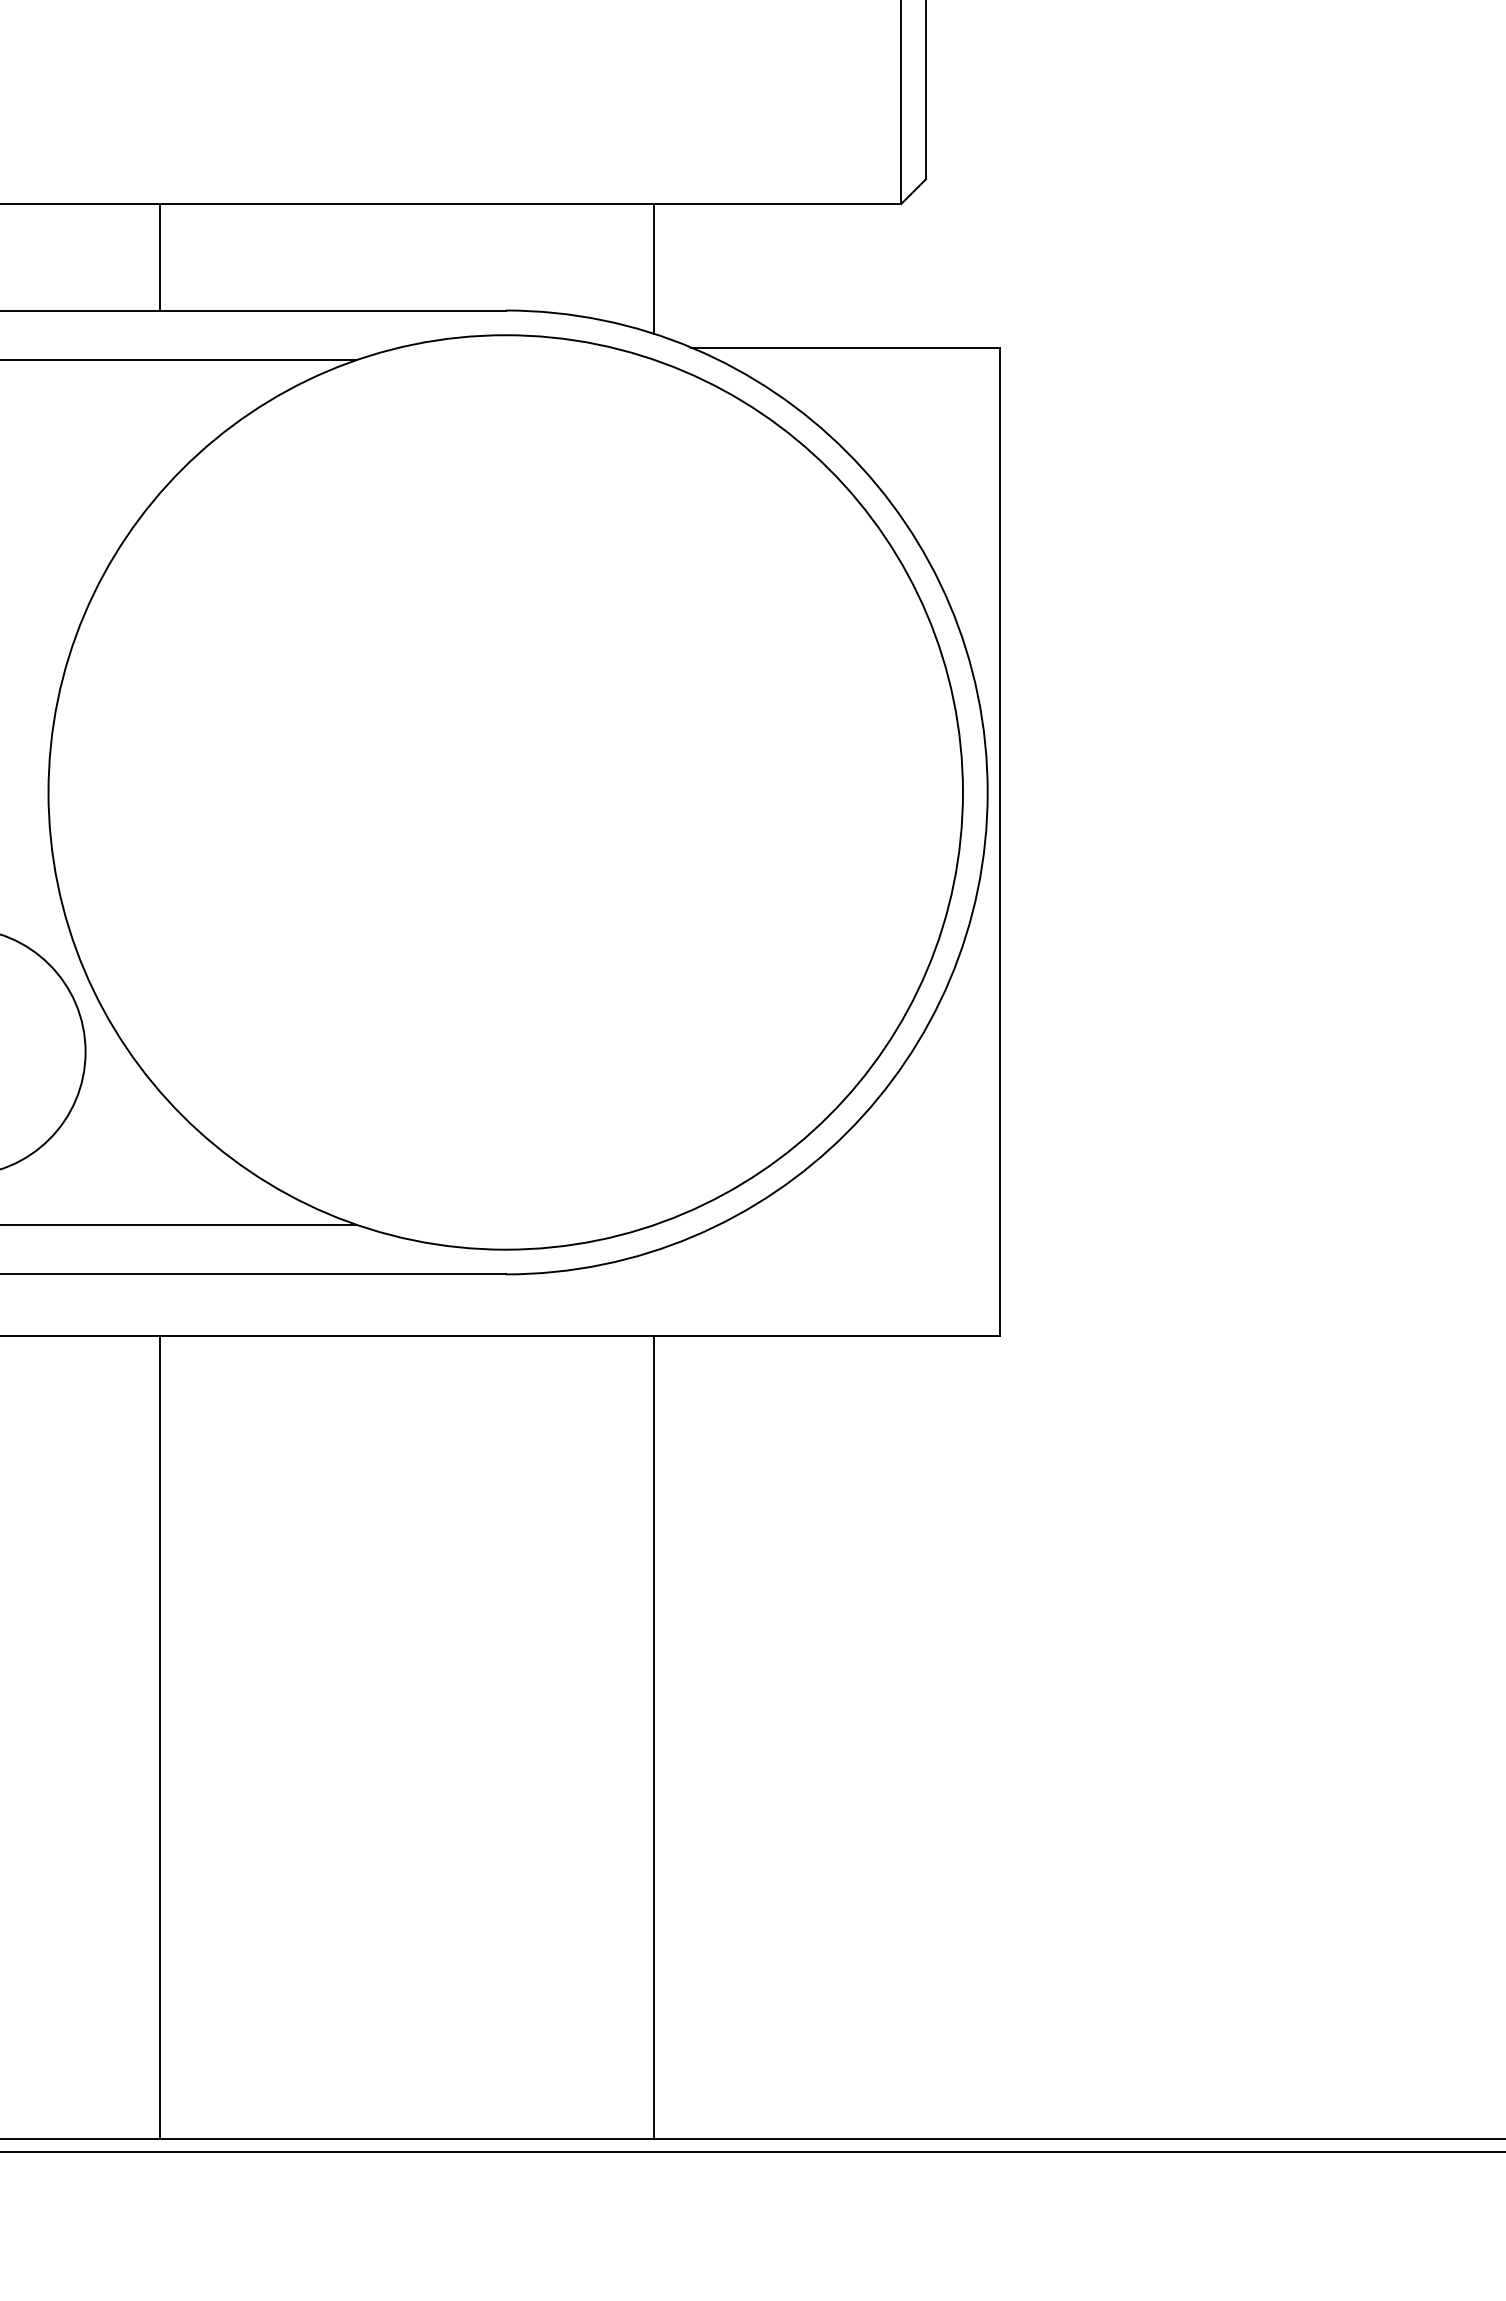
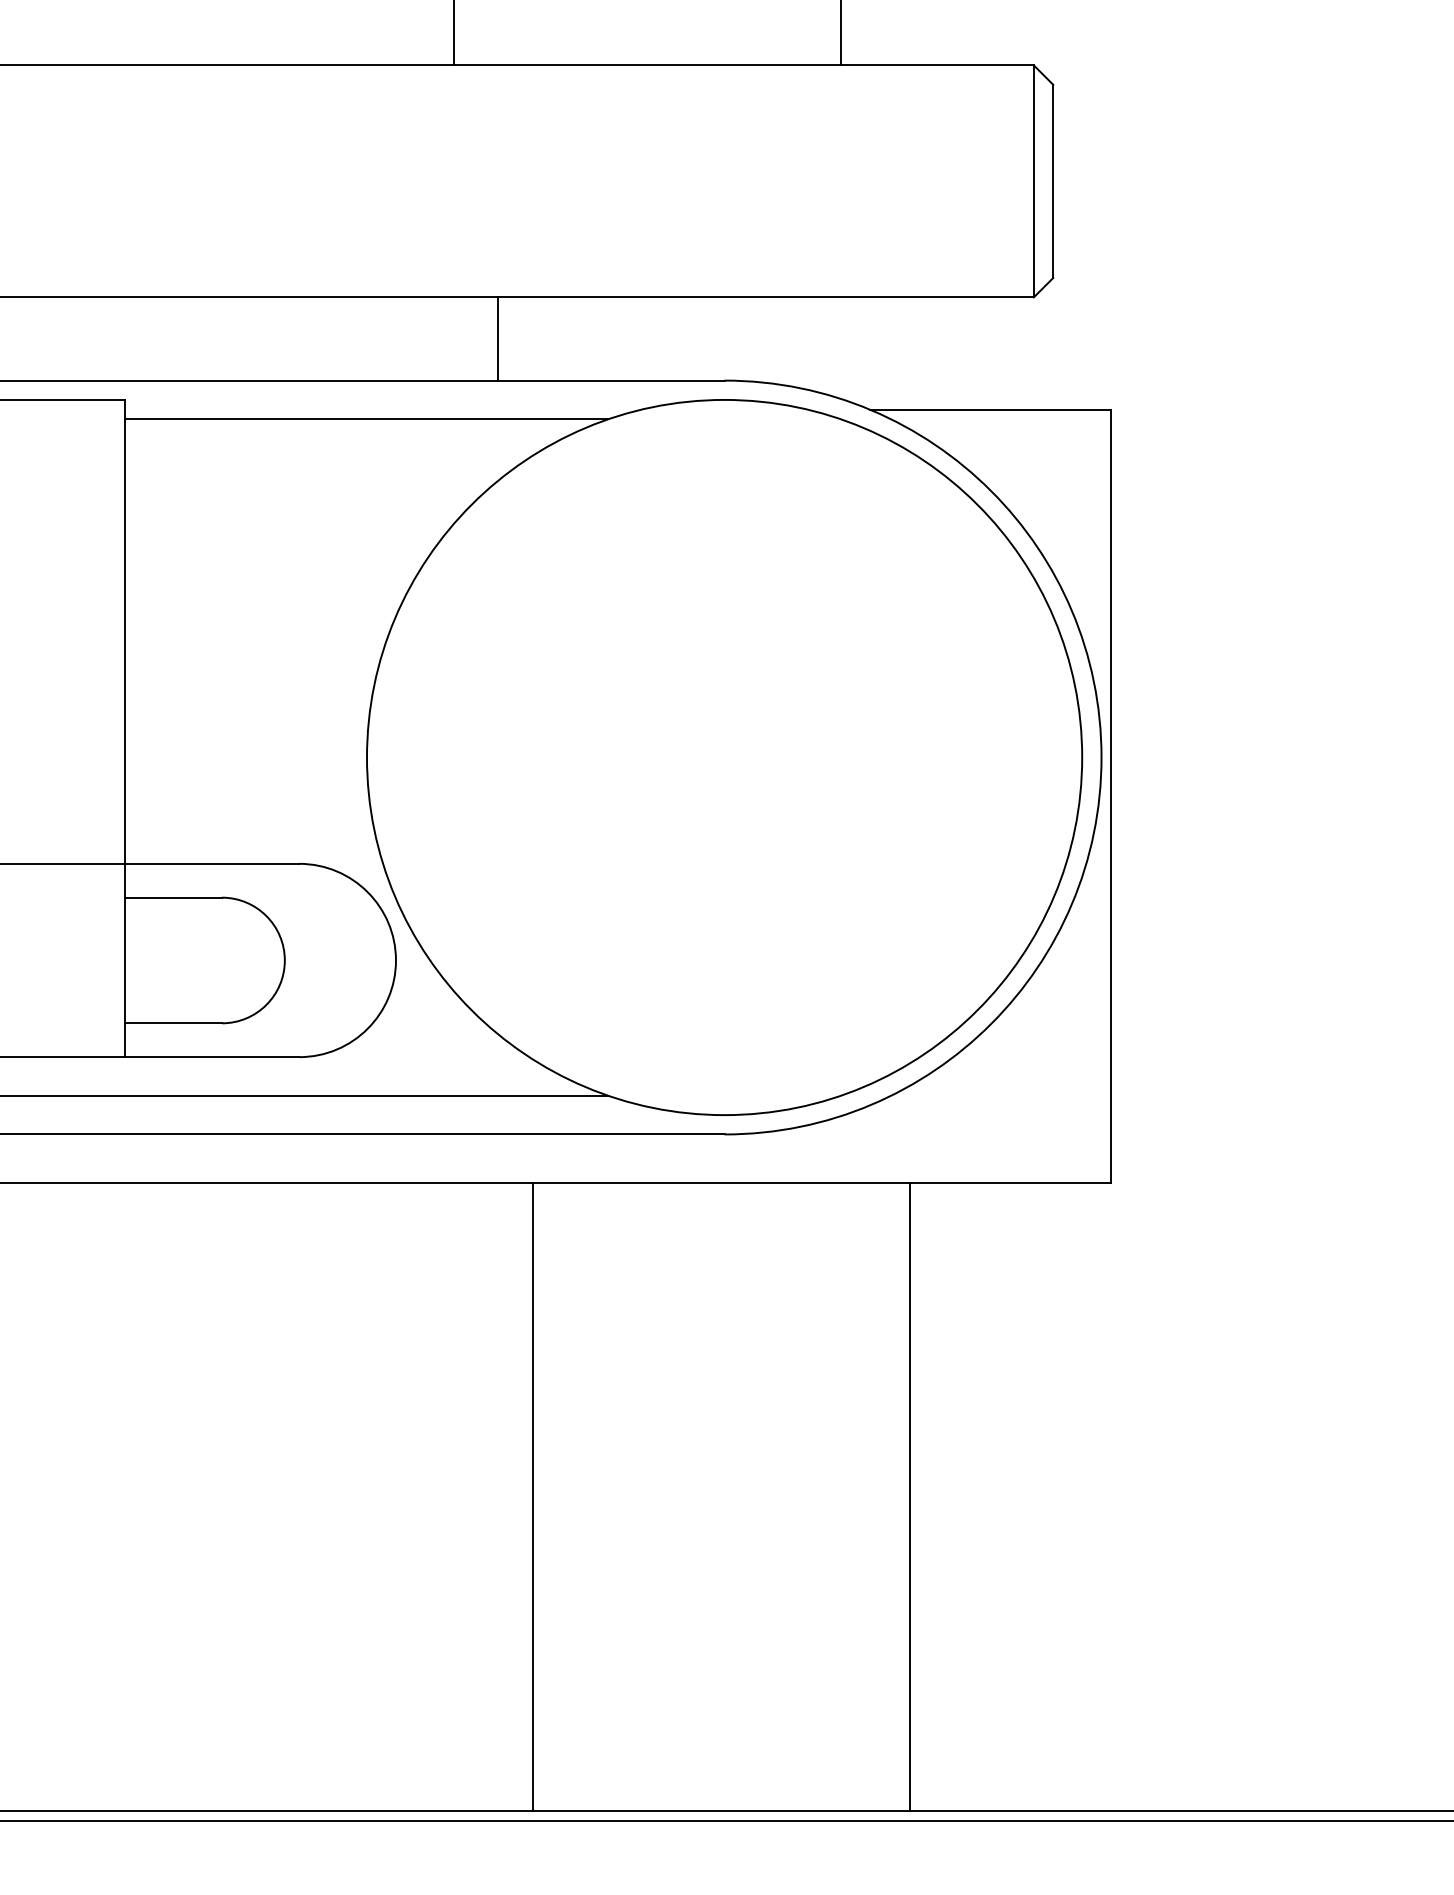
line: (159, 256) -> (497, 338), moved
line: (653, 268) -> (840, 347), removed
line: (159, 1737) -> (532, 1496), moved
line: (653, 1737) -> (909, 1496), moved

